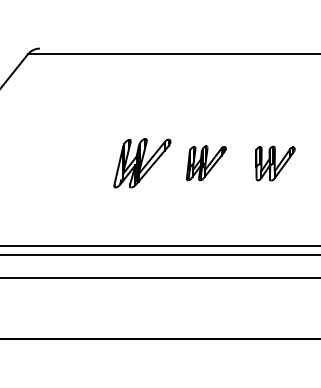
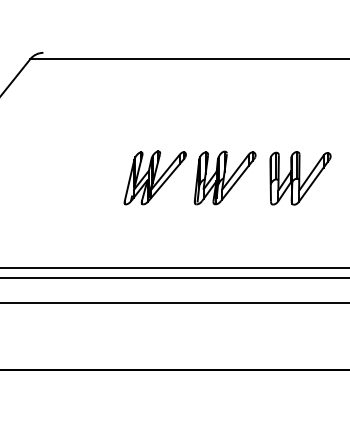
part: (206, 163) -> (225, 178), size x1.43
part: (275, 163) -> (300, 178), size x1.43

